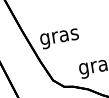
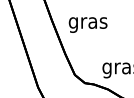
text: (59, 38) -> (87, 24), moved

